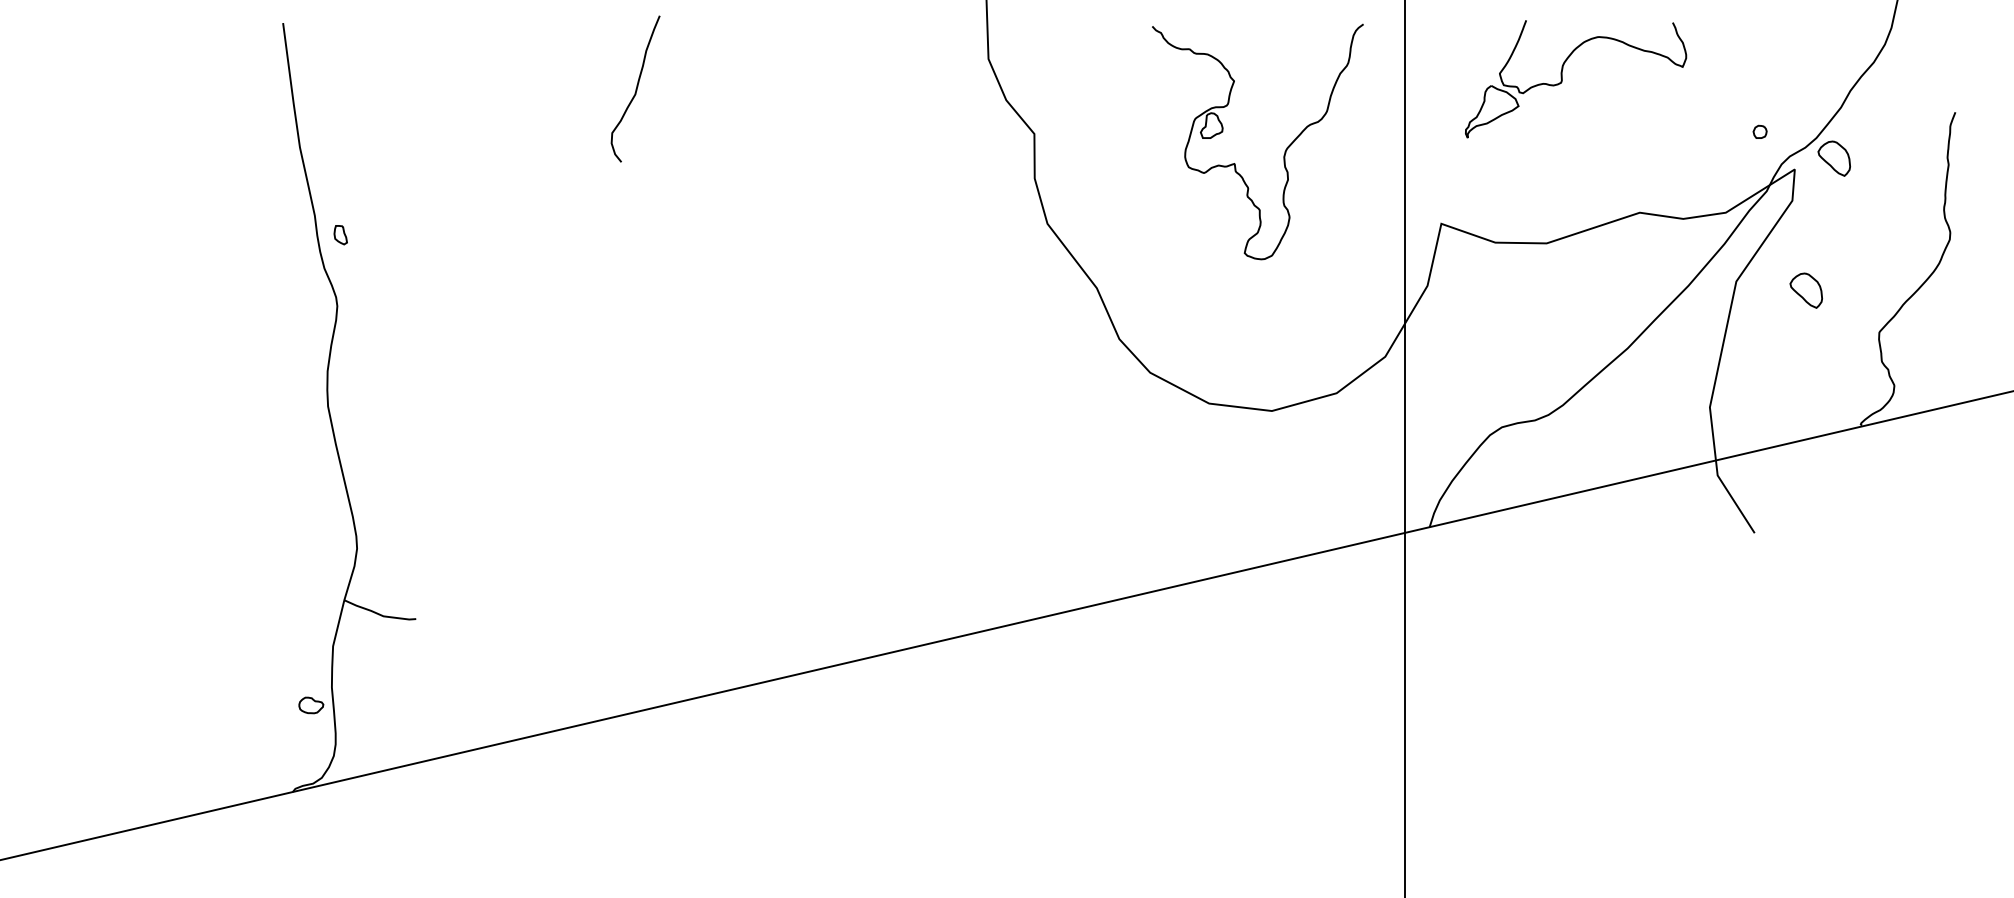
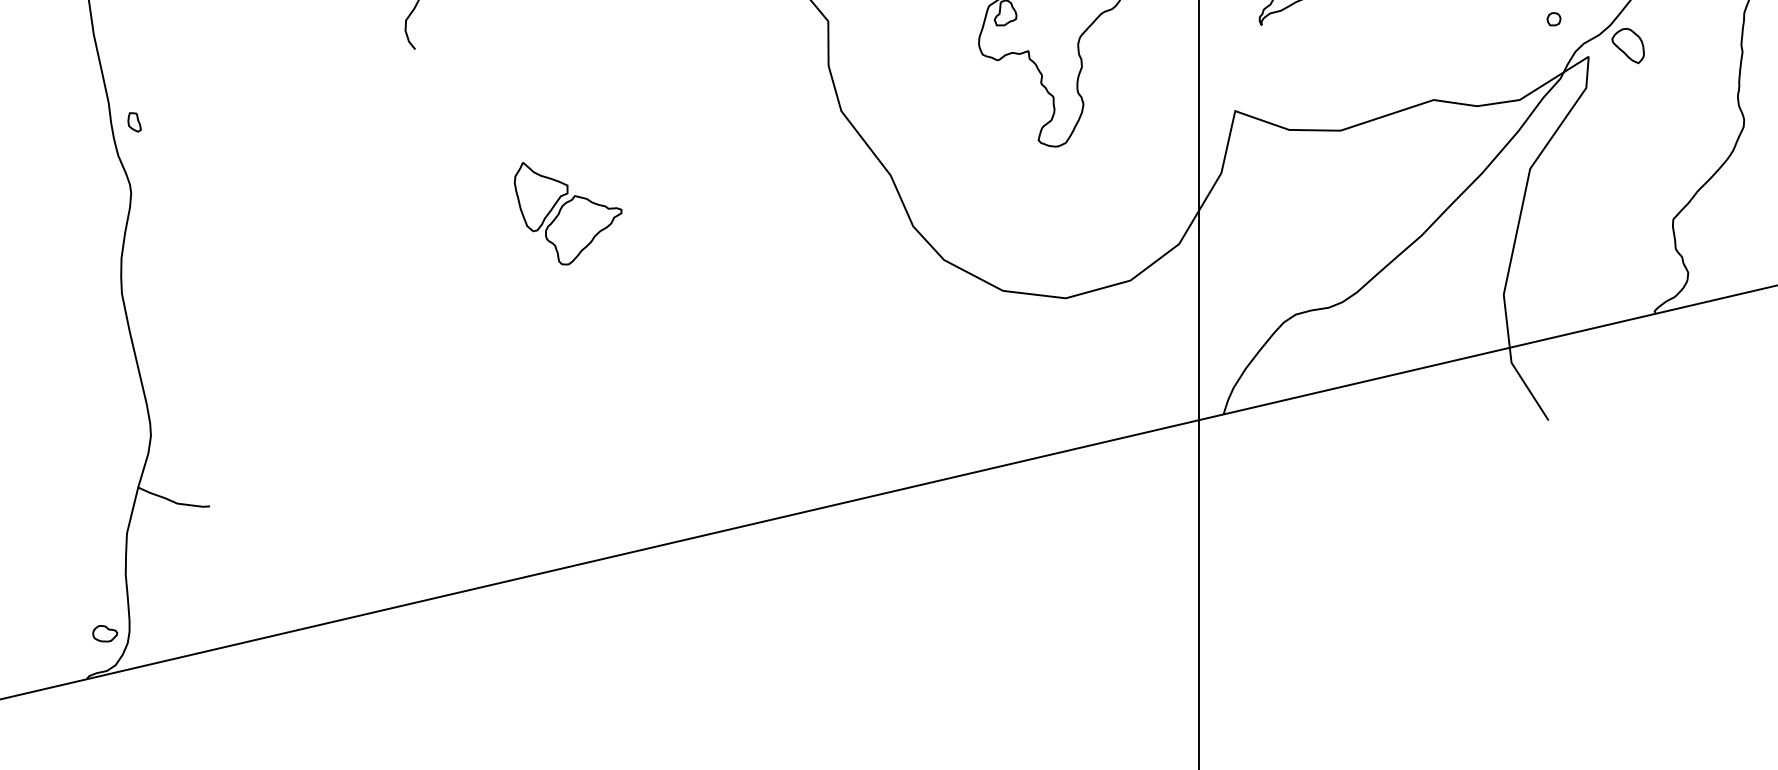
part: (1805, 290) -> (1599, 177), removed
part: (774, 326) -> (568, 213), added
part: (311, 705) -> (105, 633), moved

